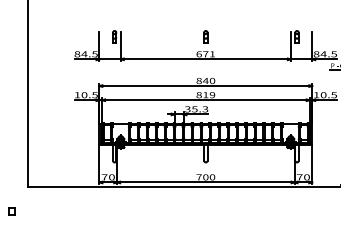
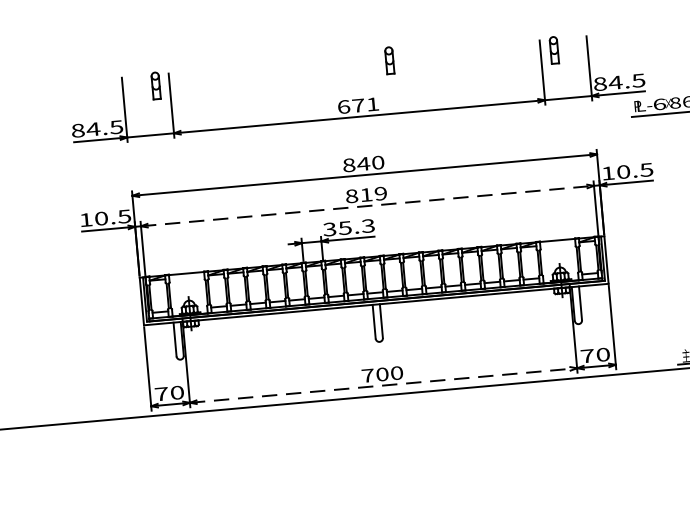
part: (205, 36) -> (388, 59), moved
line: (205, 100) -> (366, 206), solid -> dashed
line: (205, 182) -> (382, 385), solid -> dashed

